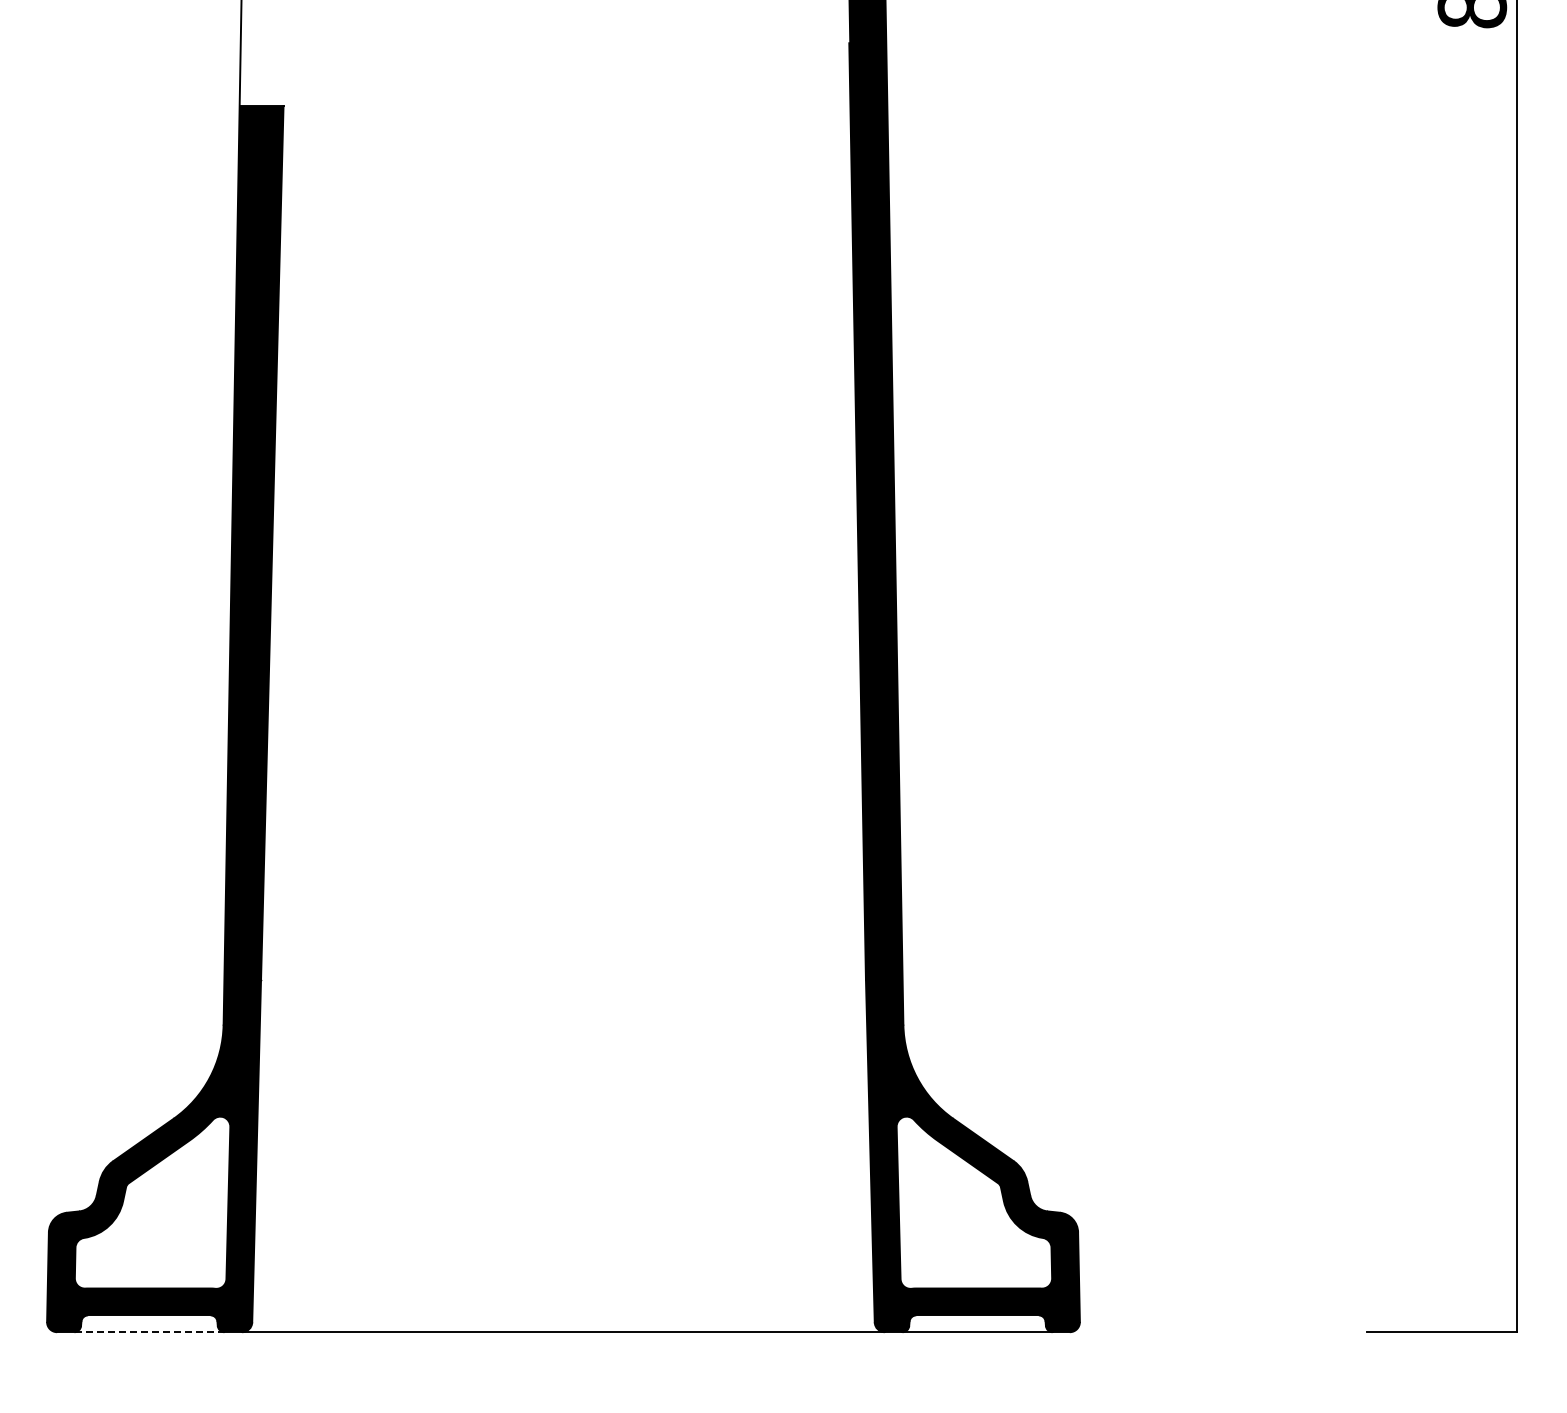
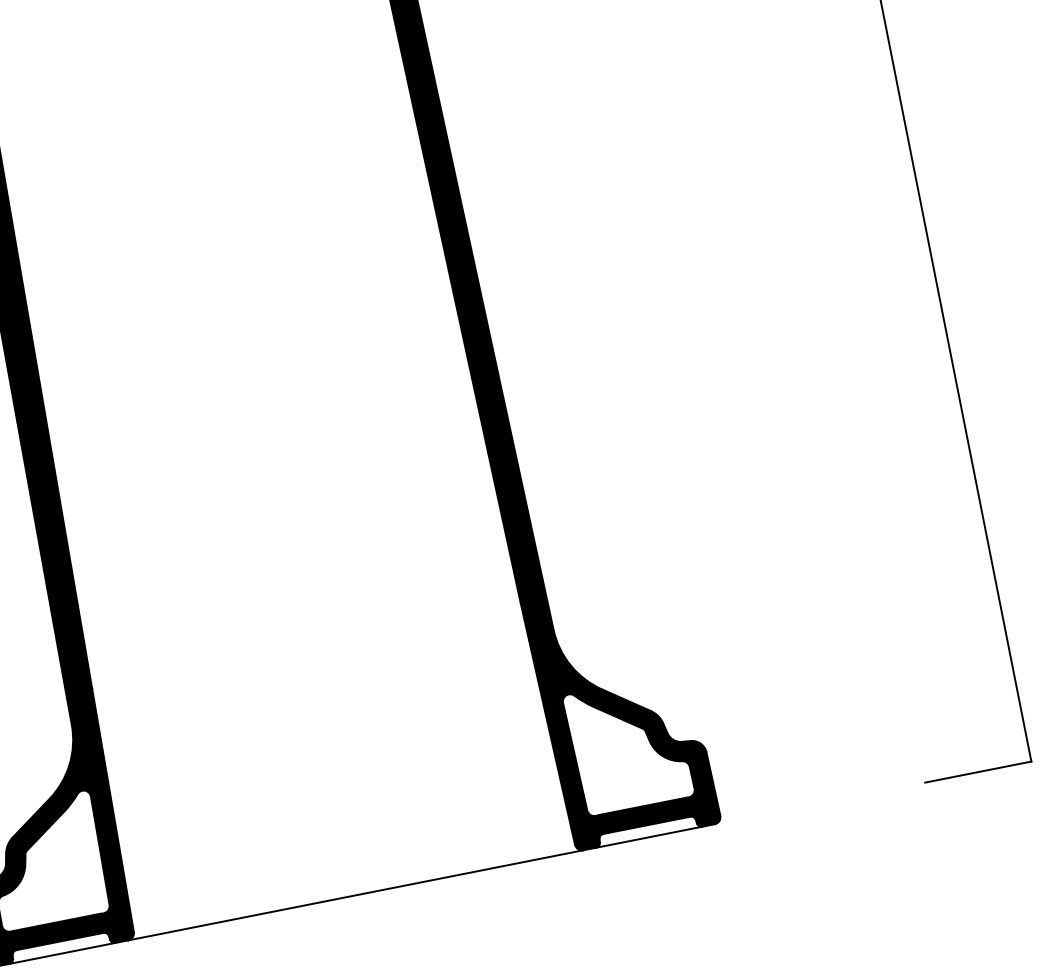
line: (148, 1332) -> (61, 953), dashed -> solid

